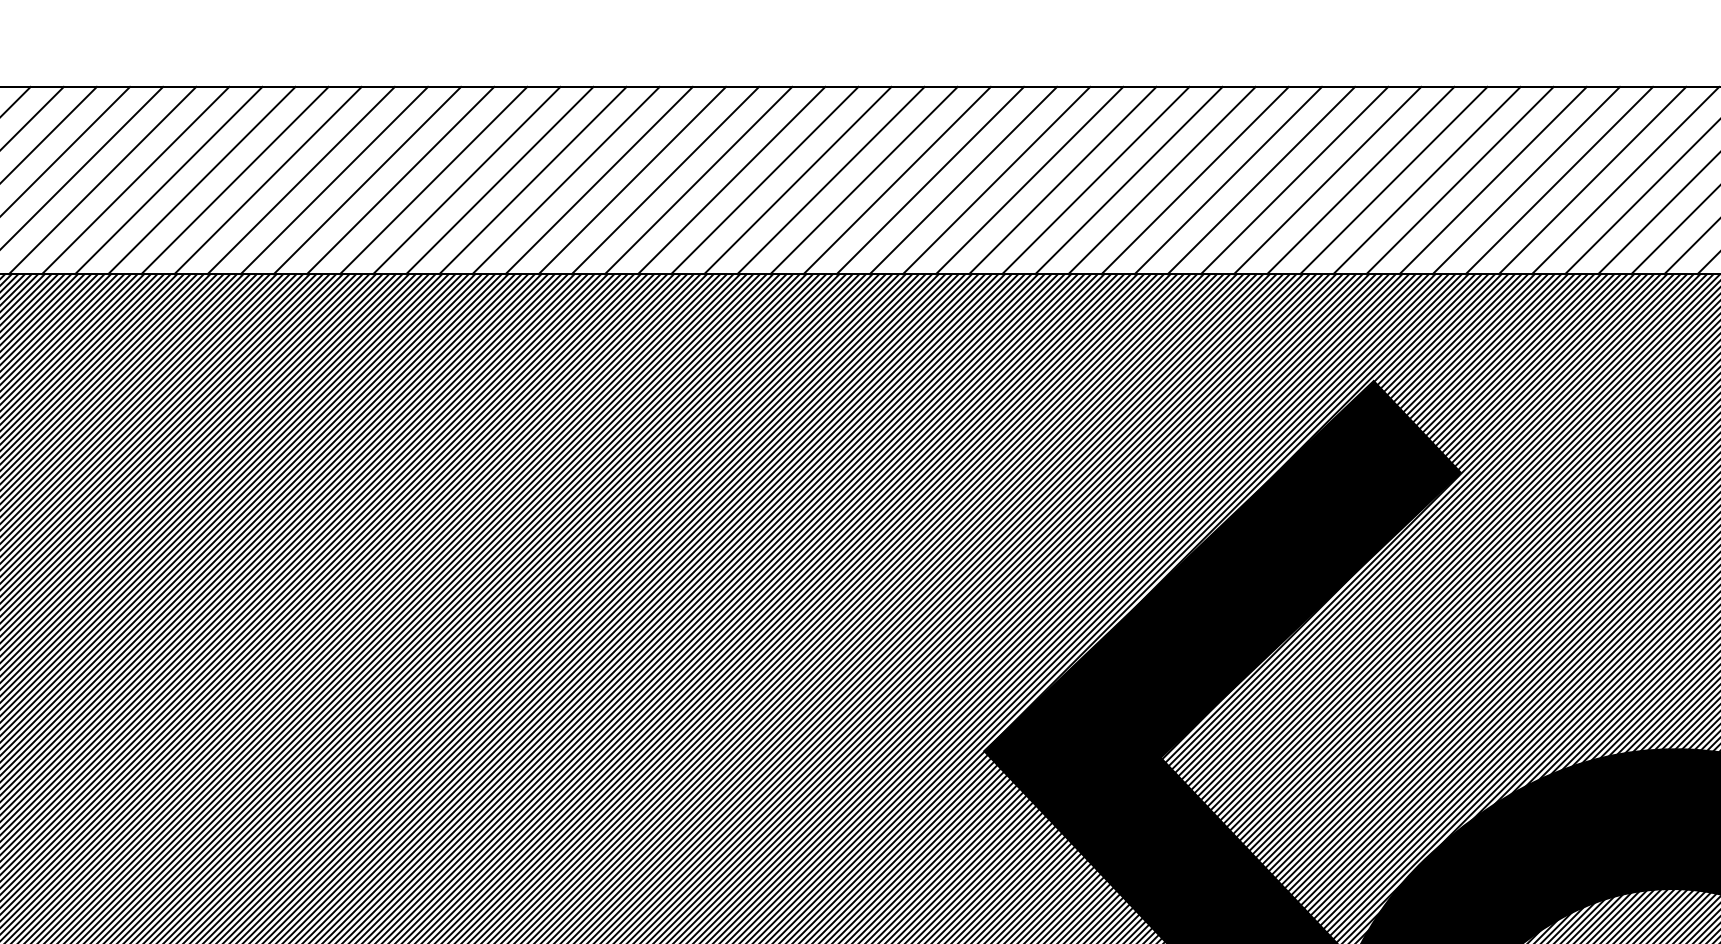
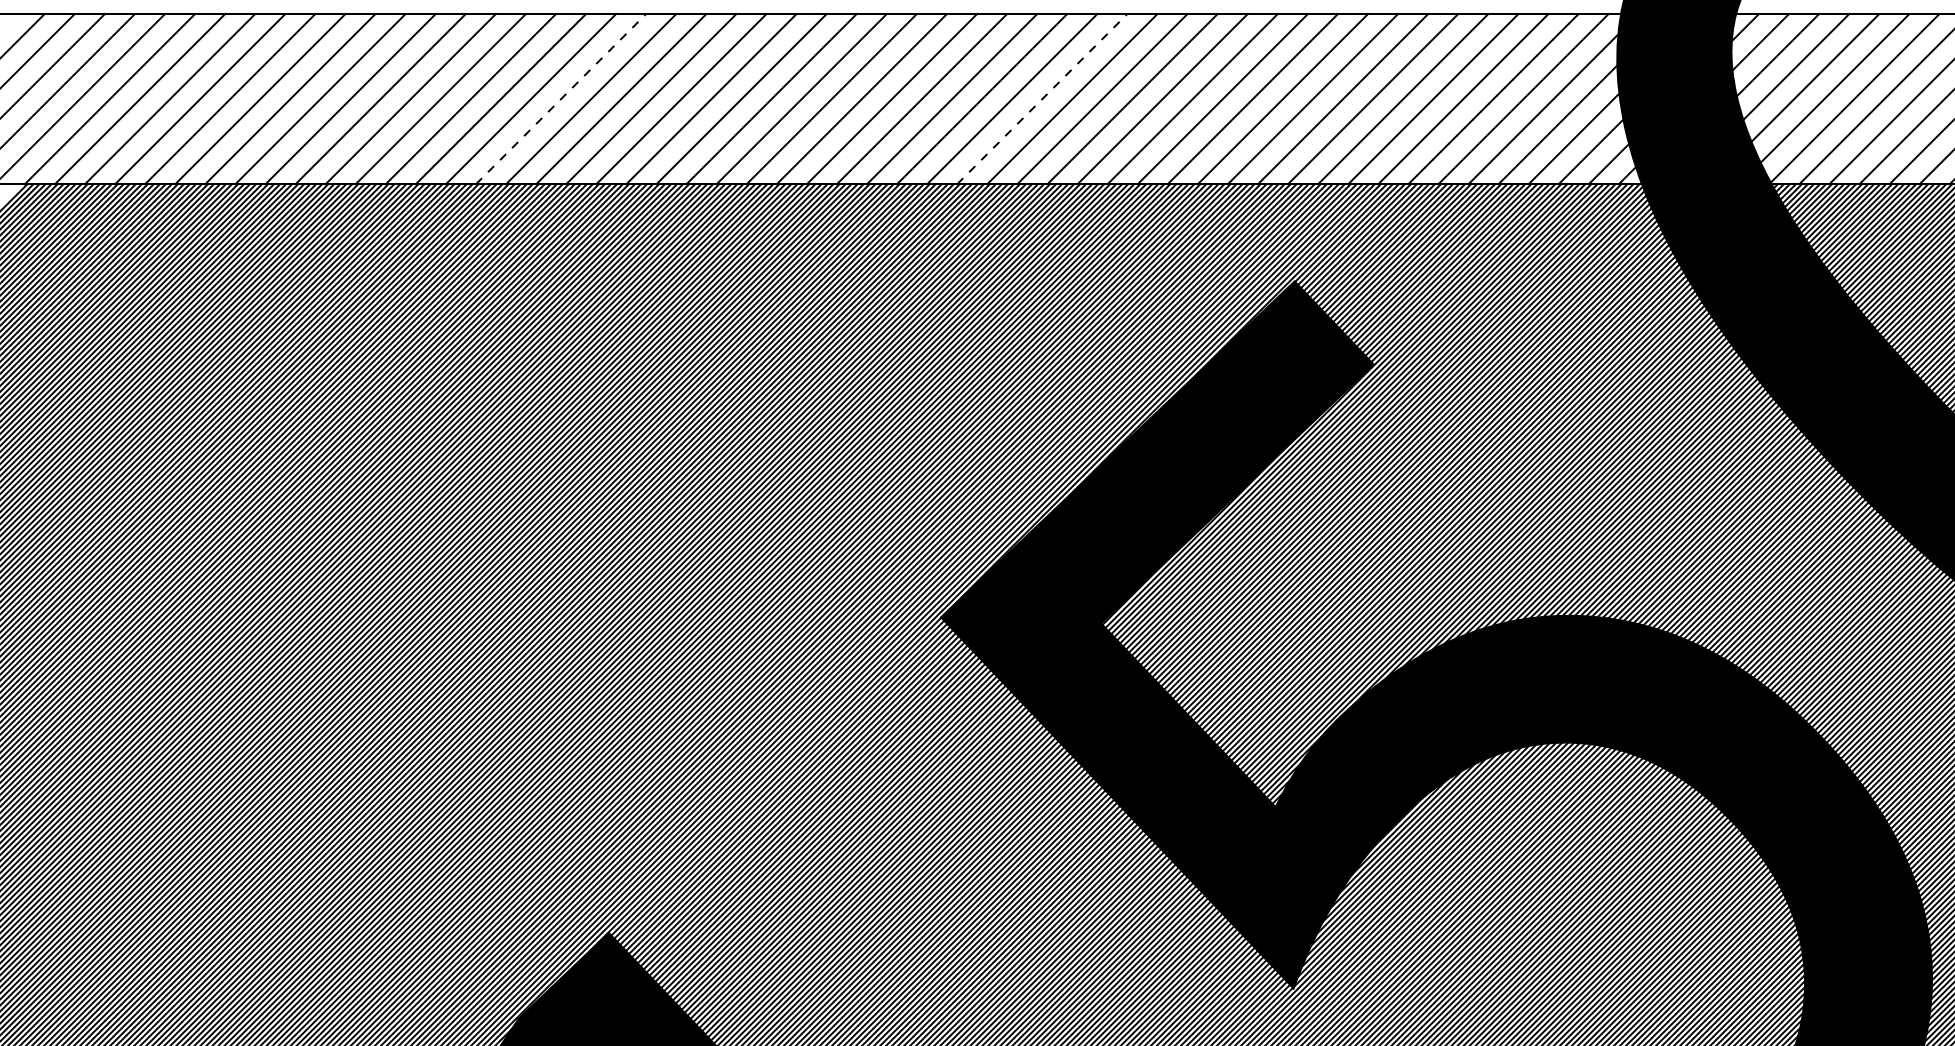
line: (566, 179) -> (561, 98), solid -> dashed
line: (1096, 179) -> (1042, 98), solid -> dashed

